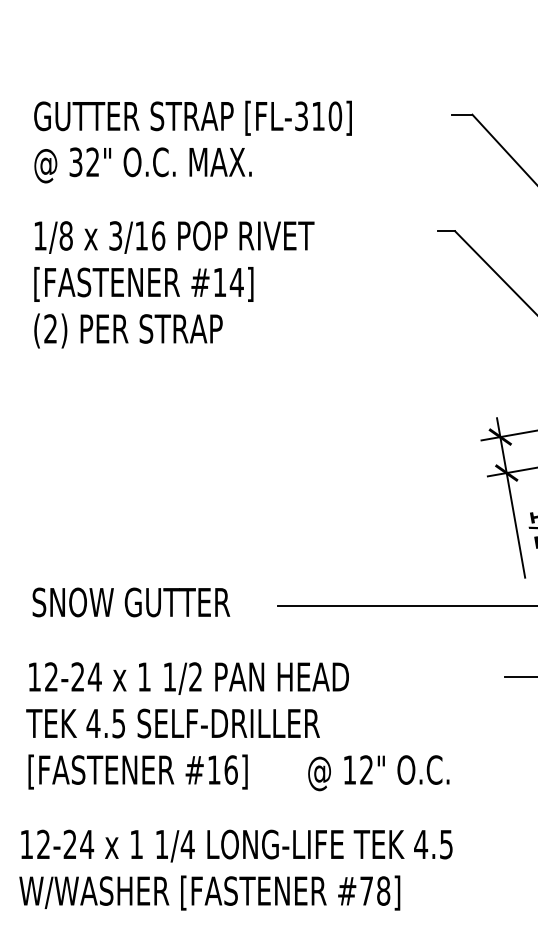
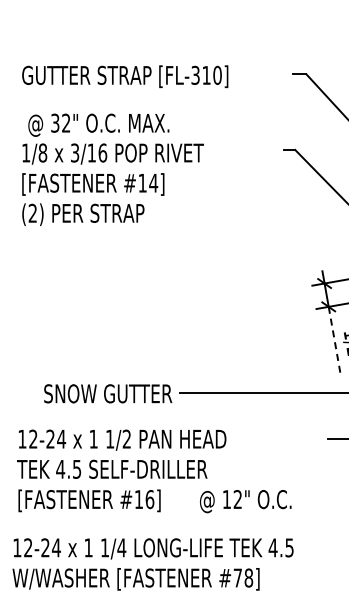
text: (142, 164) -> (98, 124), moved
line: (515, 526) -> (334, 341), solid -> dashed
text: (131, 601) -> (108, 393), moved

